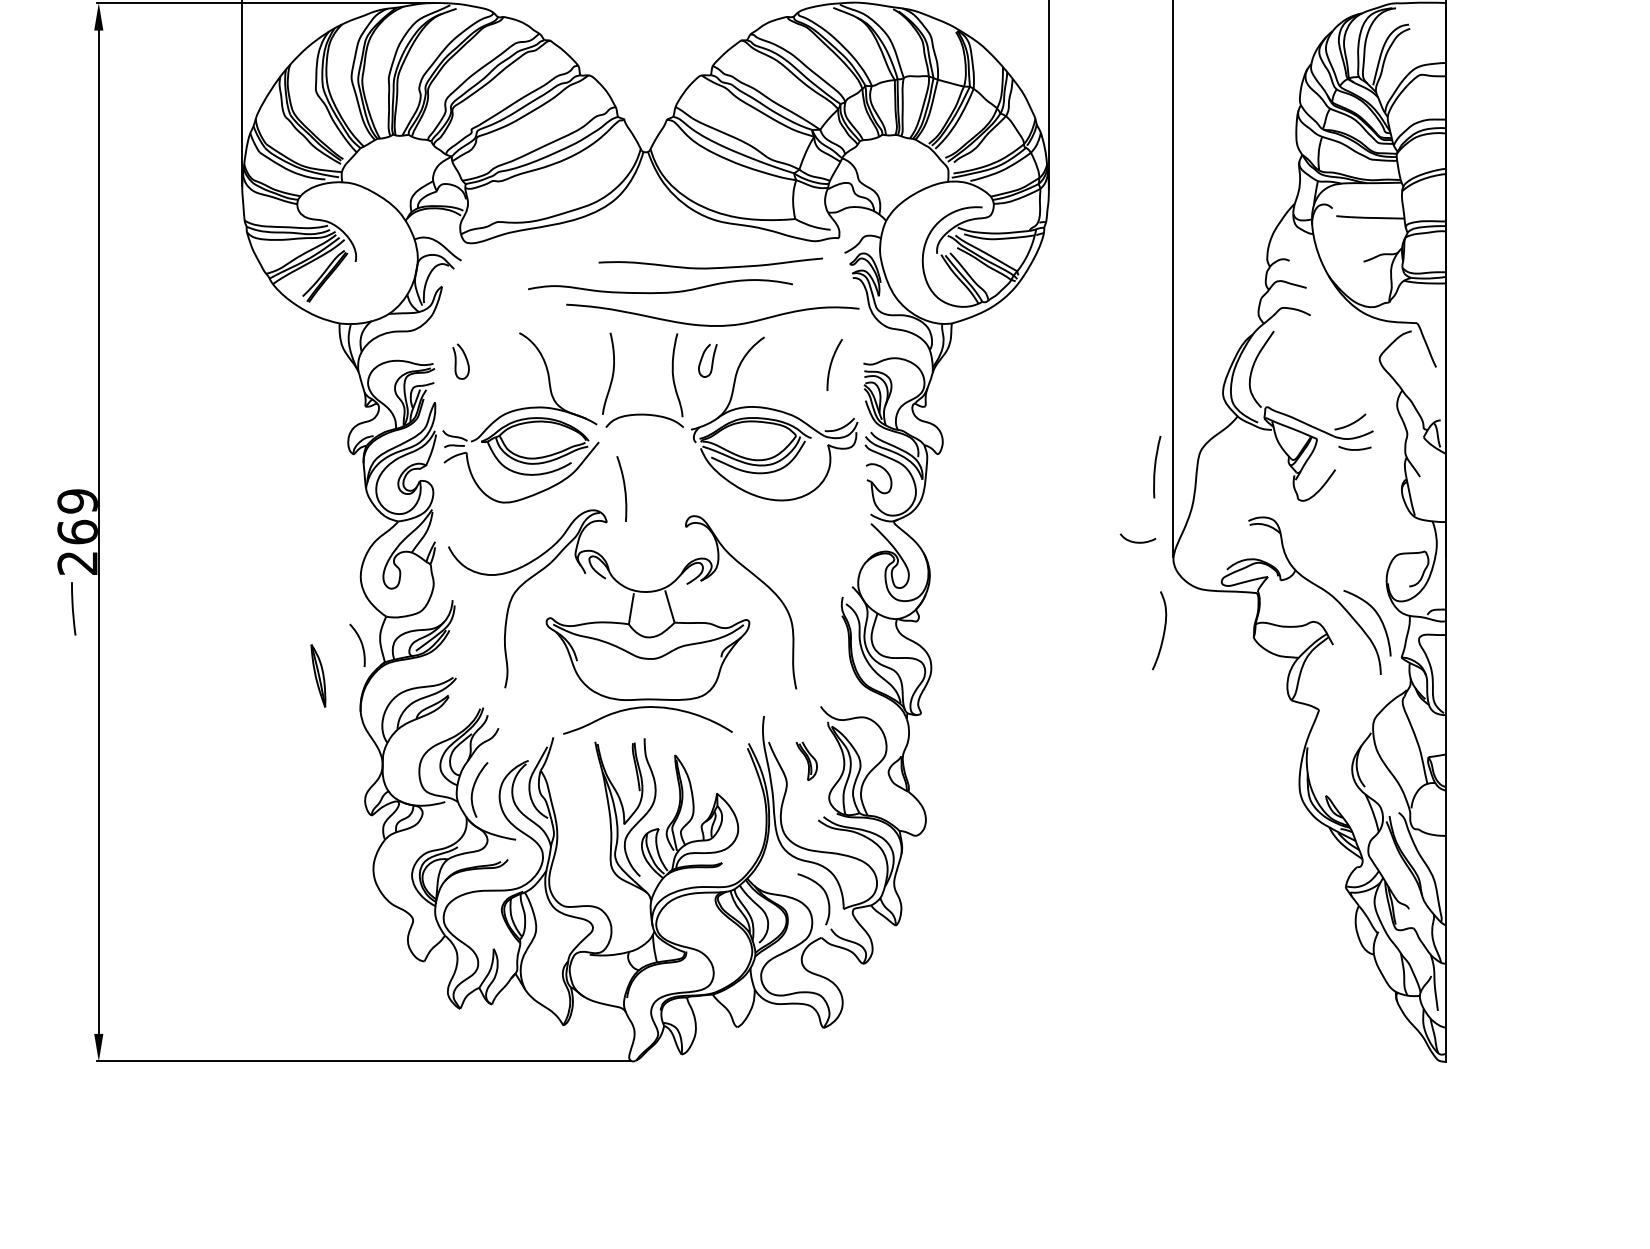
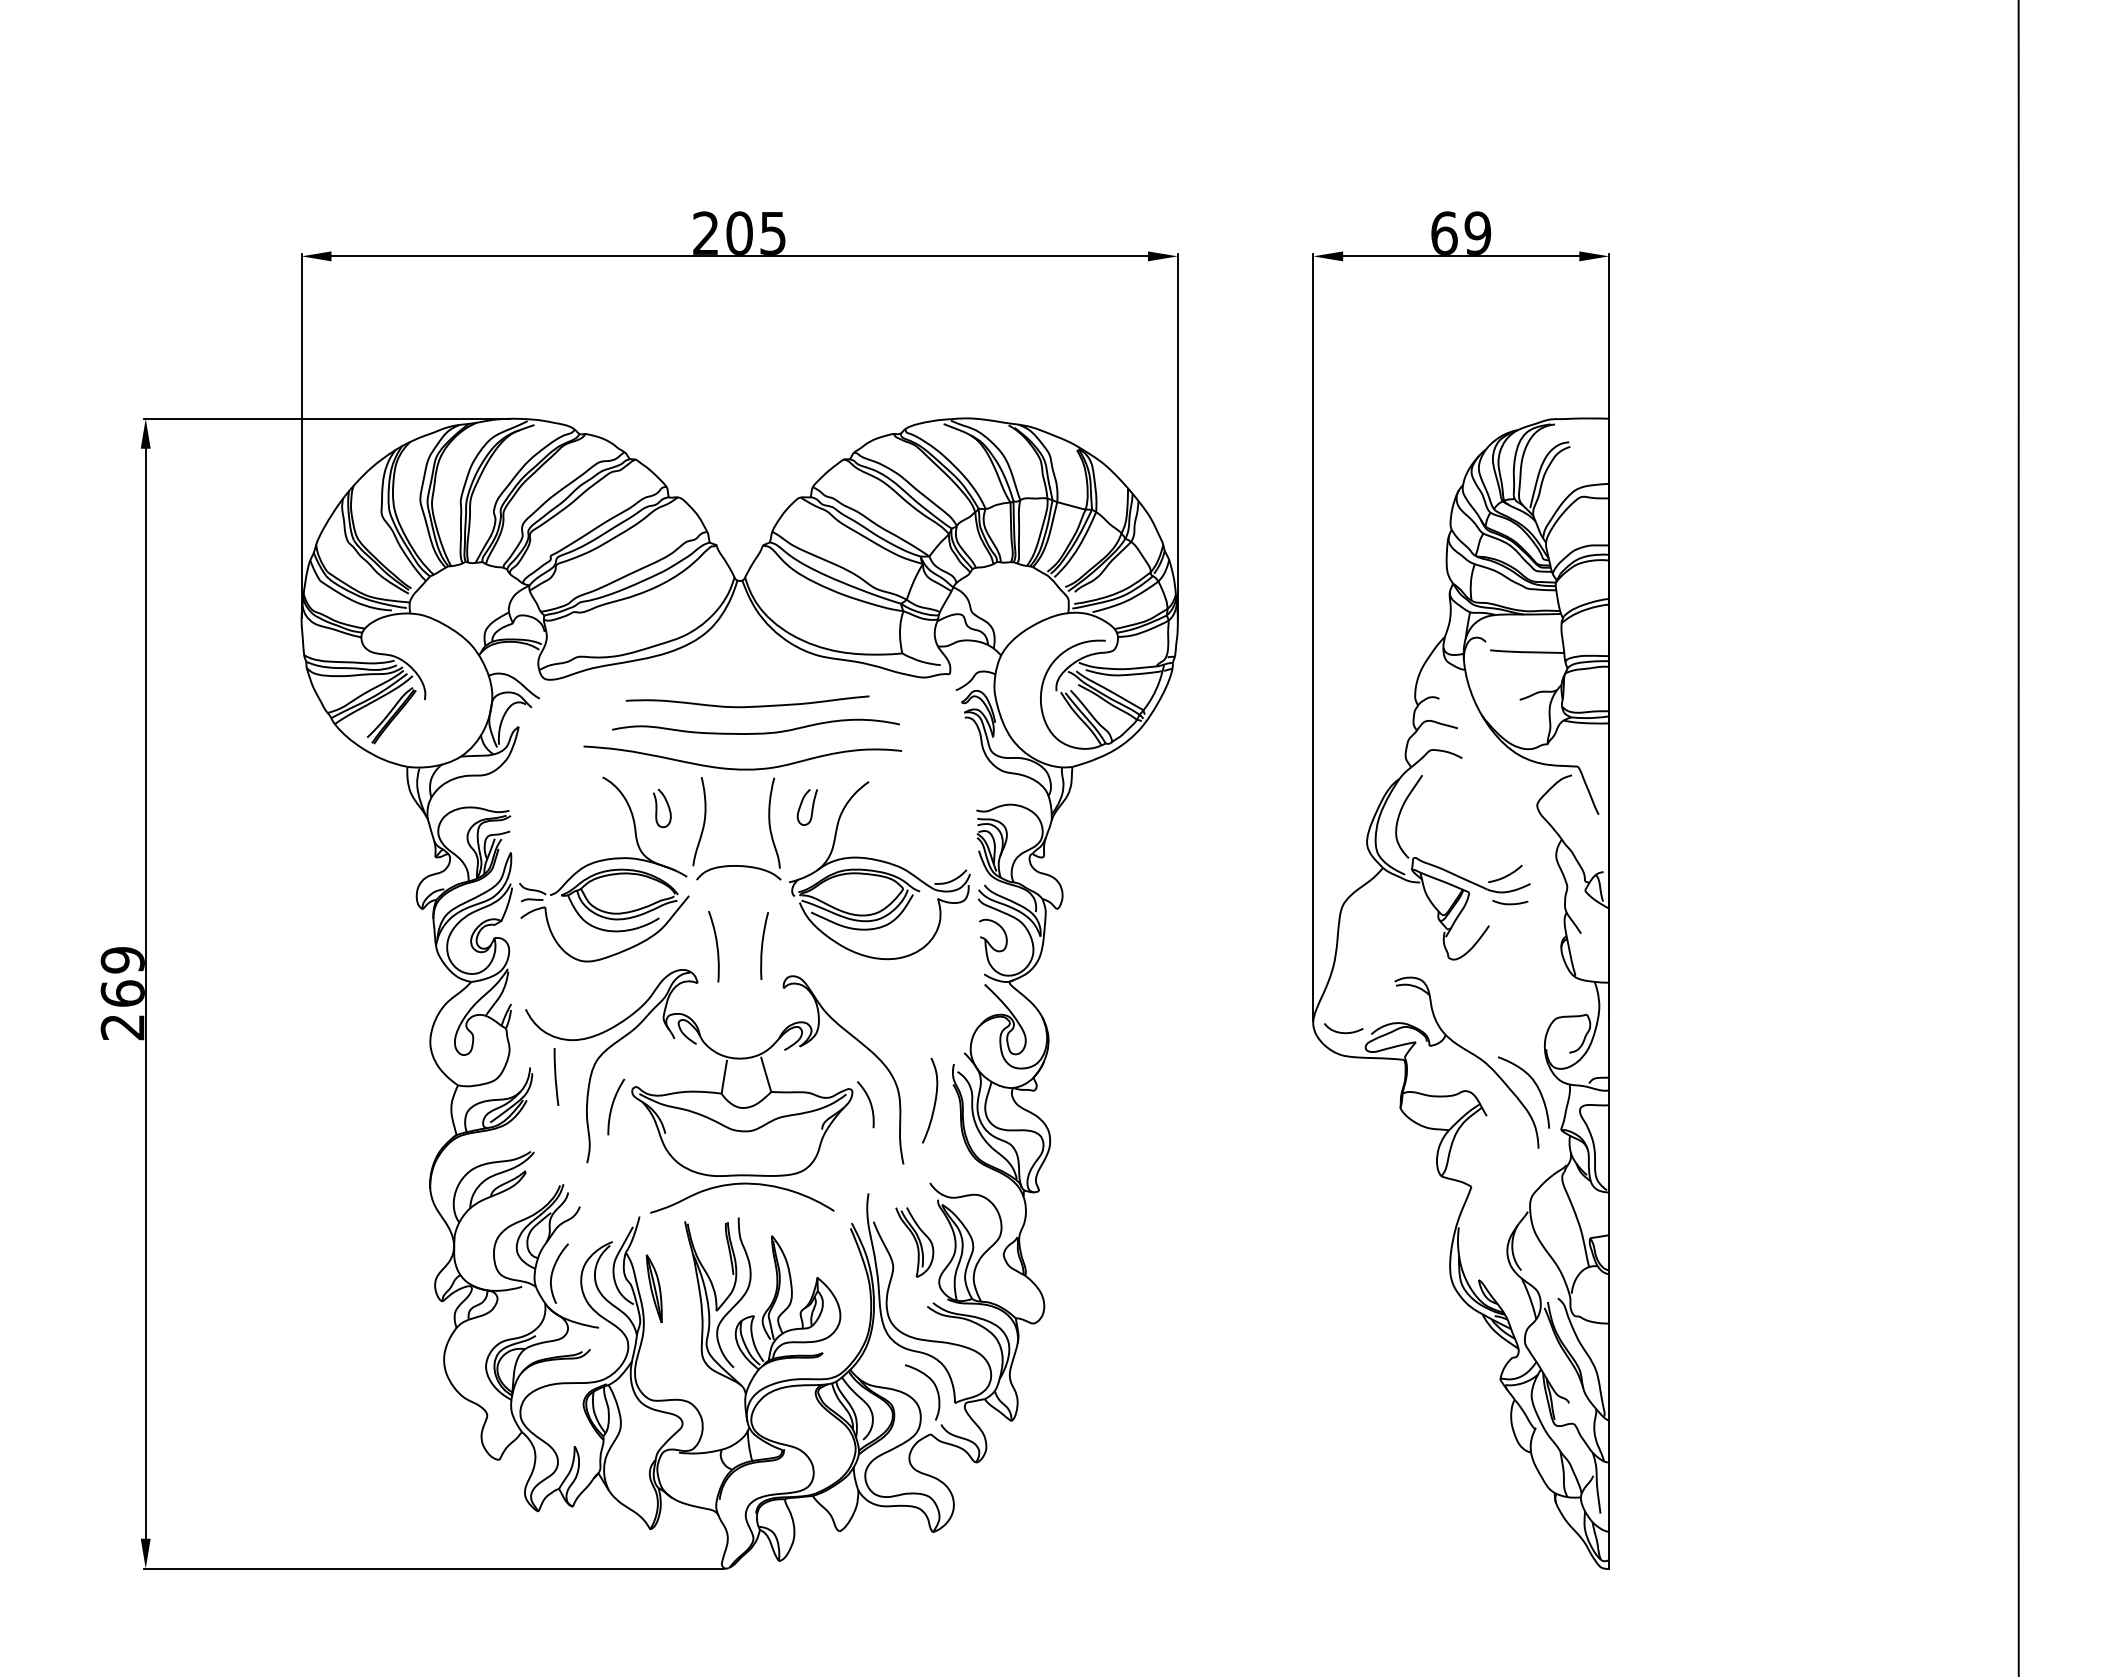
curve: (710, 267) -> (747, 706), moved
curve: (712, 324) -> (742, 768), moved
curve: (456, 361) -> (657, 808), moved
curve: (832, 363) -> (613, 1105), moved
curve: (1156, 466) -> (763, 945), moved
curve: (1137, 542) -> (1343, 1032), moved
line: (73, 608) -> (556, 1076), moved
curve: (1163, 630) -> (934, 1100), moved
curve: (360, 644) -> (869, 1103), moved
part: (317, 675) -> (653, 1288), moved
part: (806, 761) -> (914, 1242), size x1.67

